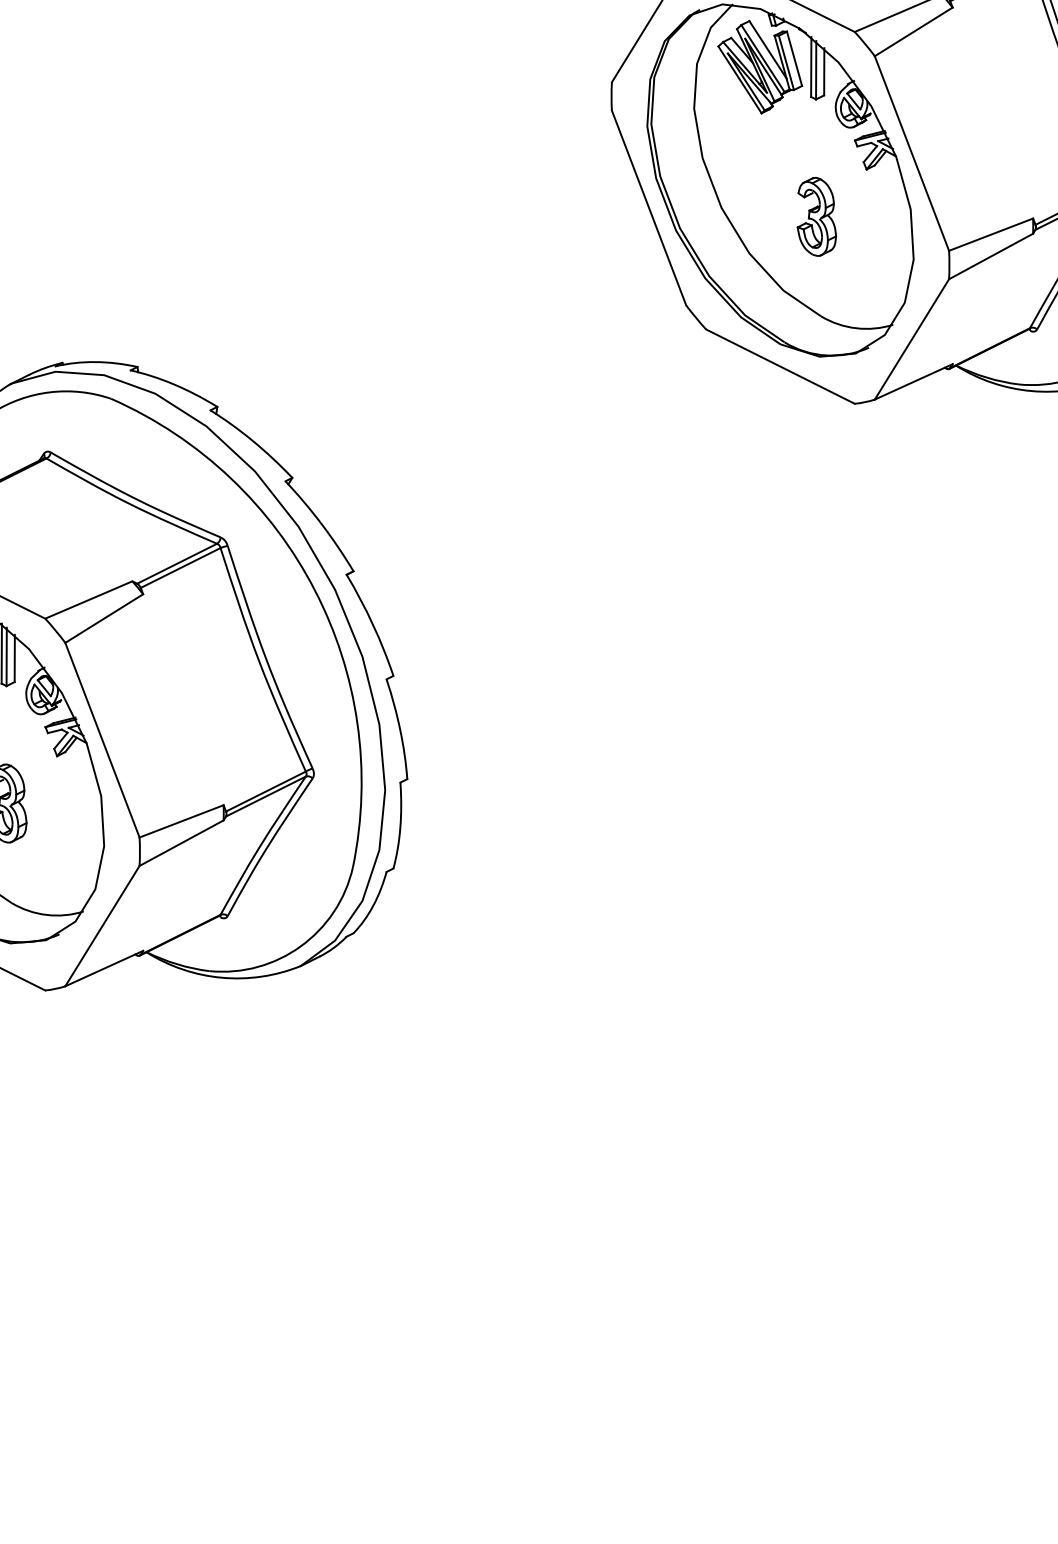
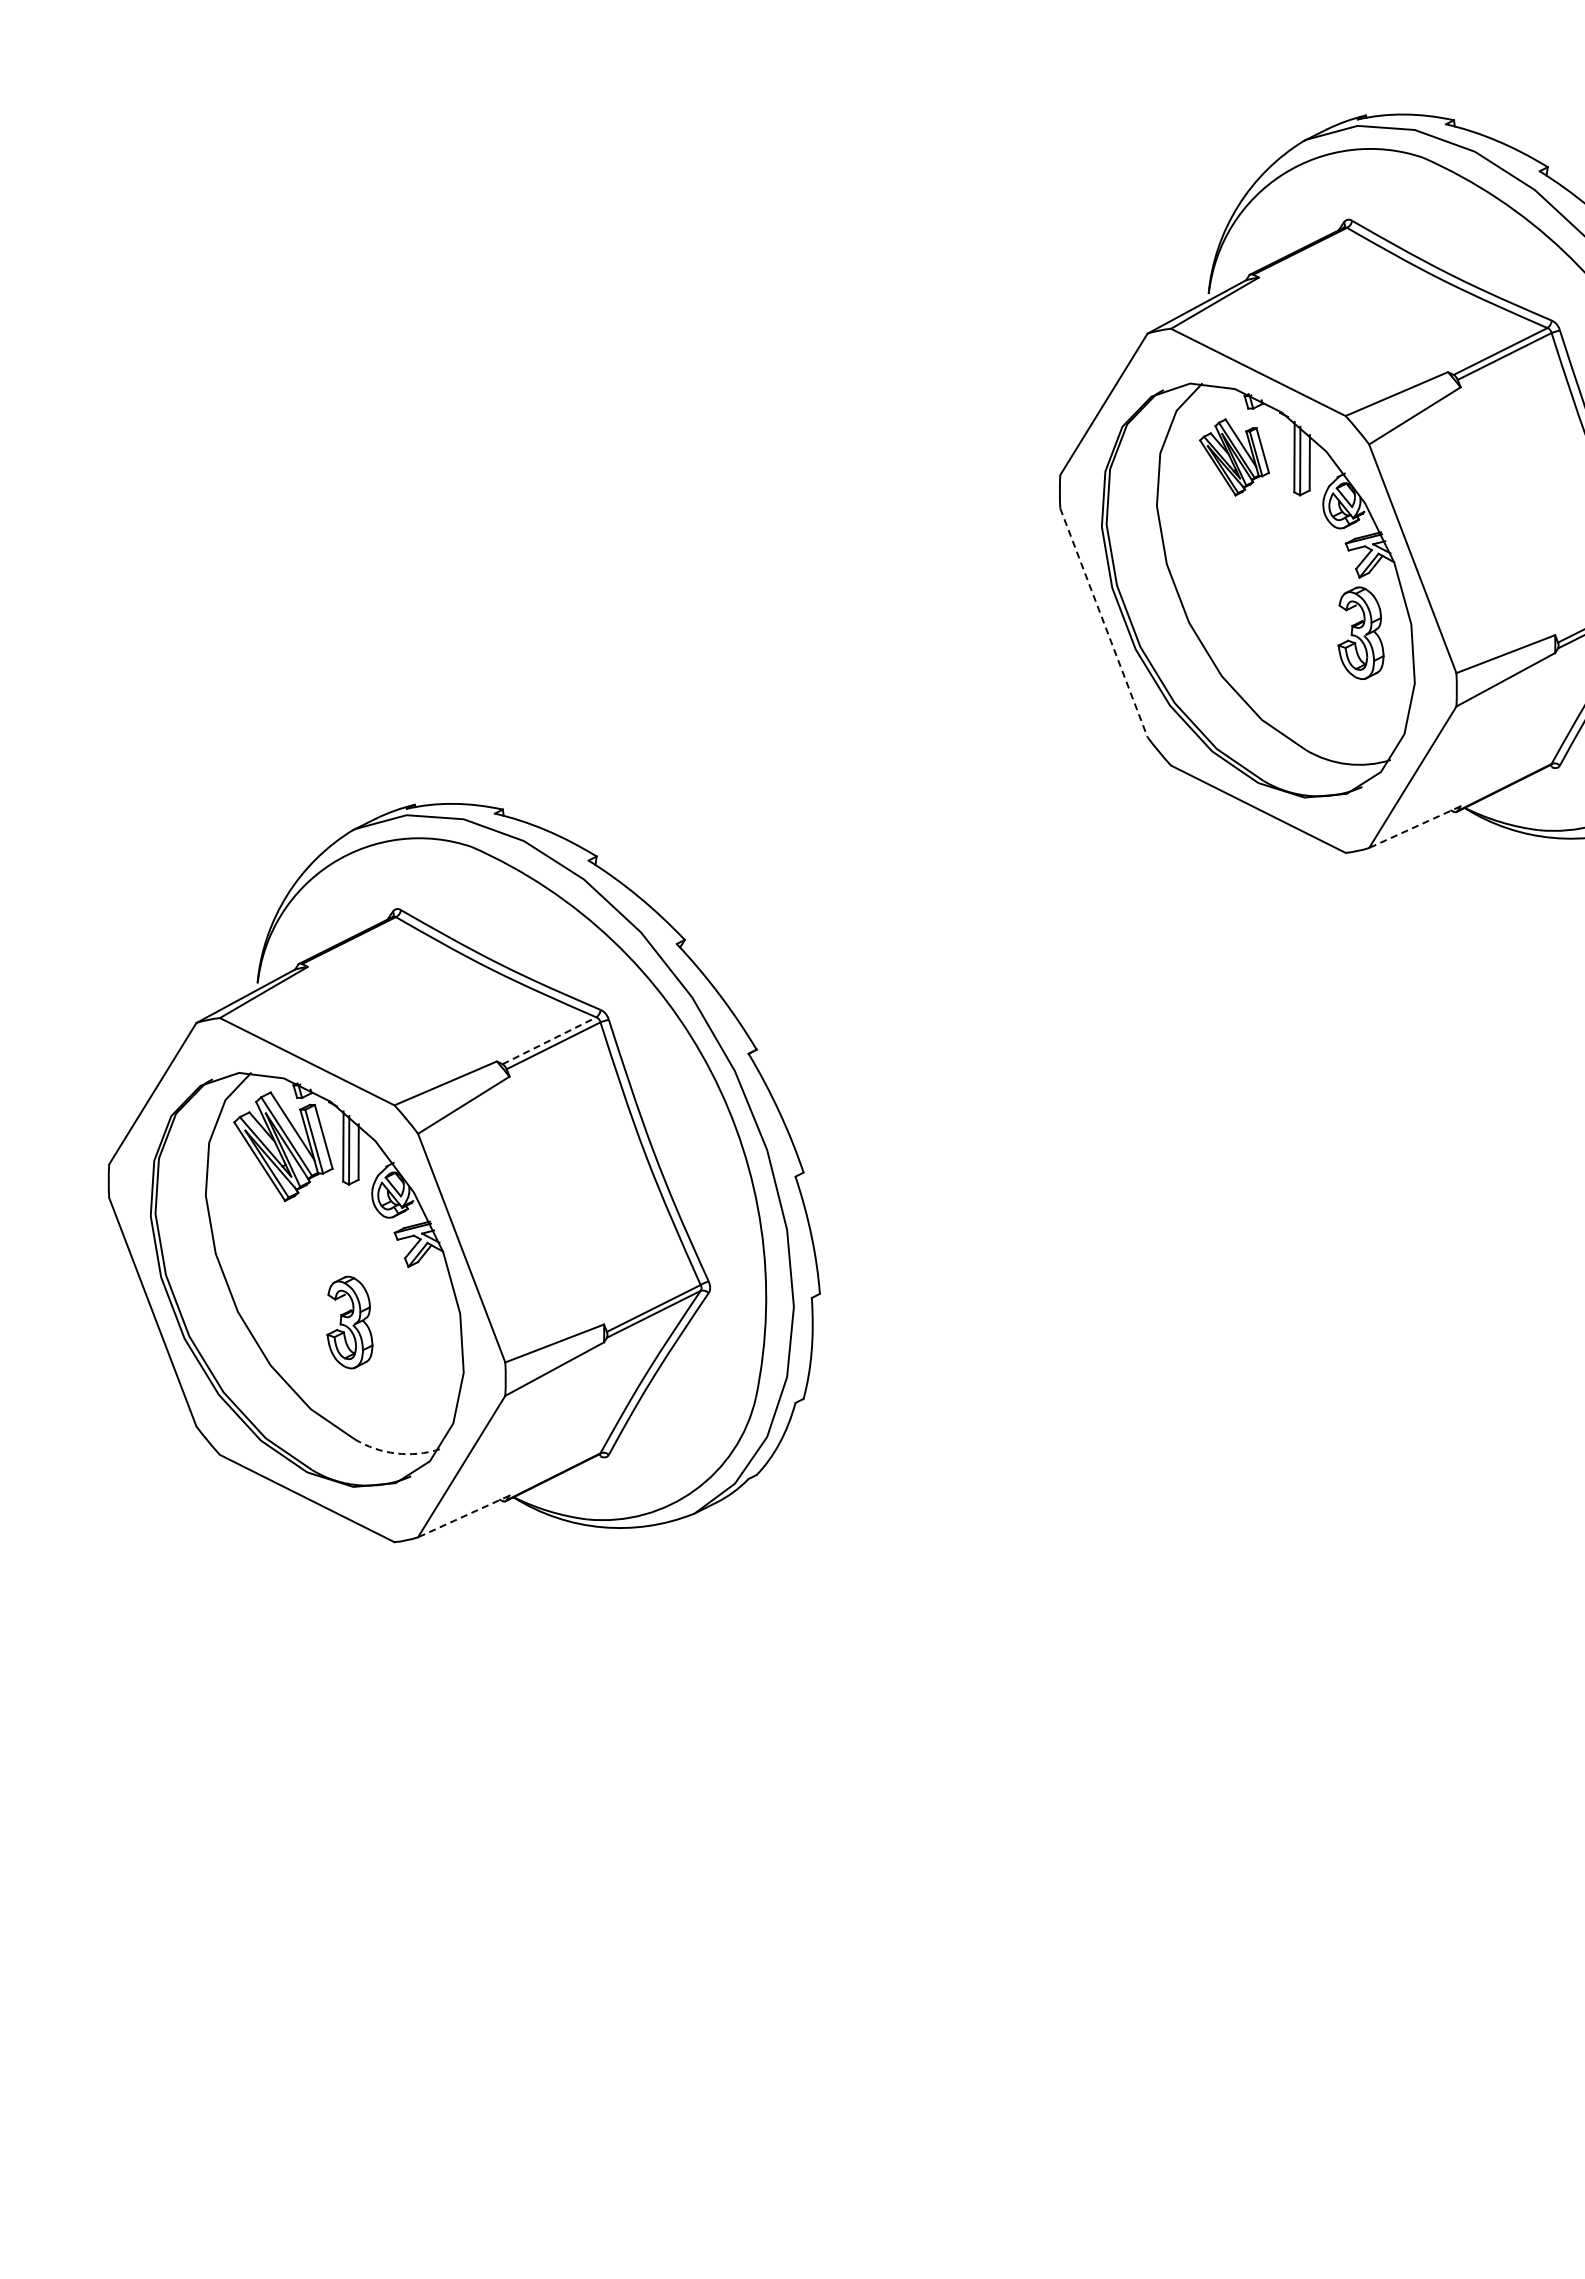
part: (760, 67) -> (1234, 457), size x0.7
line: (649, 208) -> (1104, 623), solid -> dashed
part: (816, 216) -> (1360, 632), moved
line: (913, 382) -> (1414, 827), solid -> dashed
line: (177, 563) -> (549, 1040), solid -> dashed
arc: (46, 914) -> (396, 1453), solid -> dashed
line: (103, 968) -> (463, 1516), solid -> dashed

